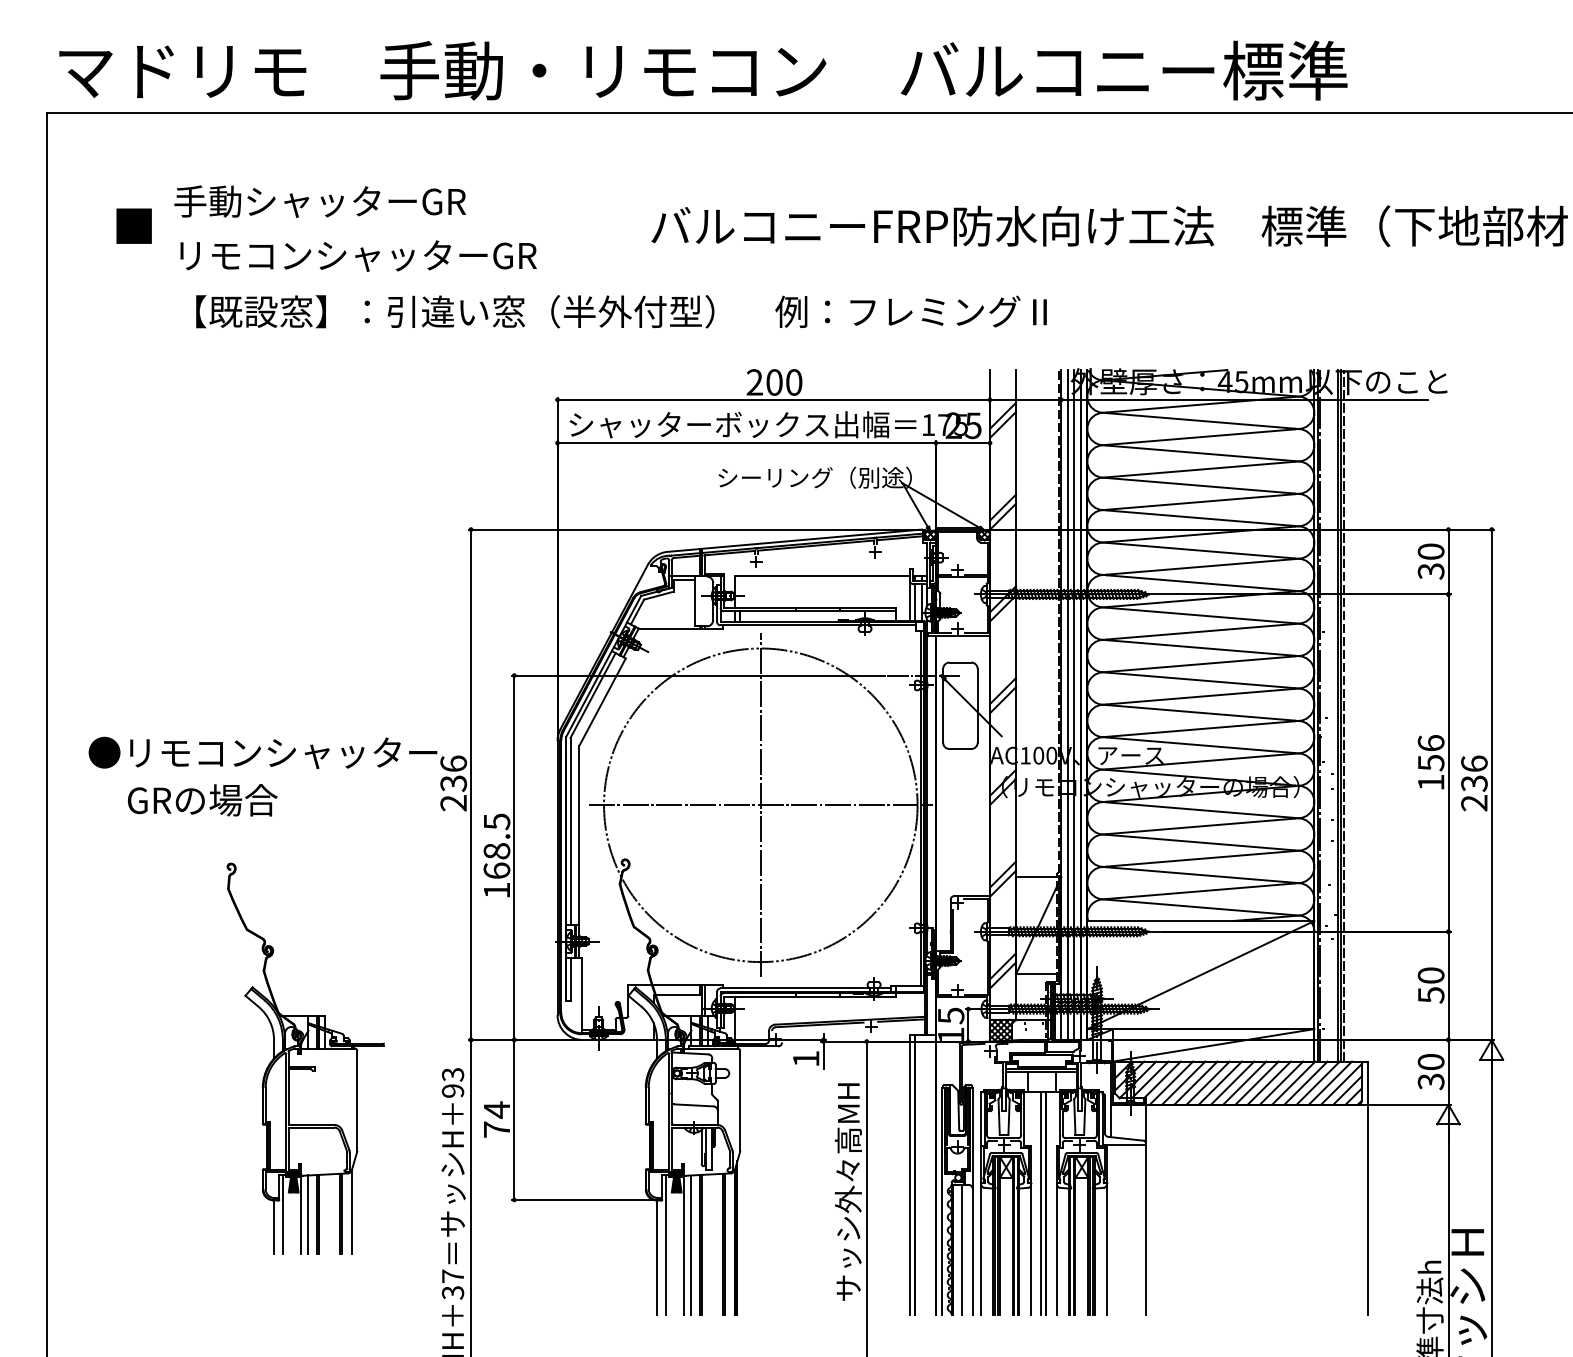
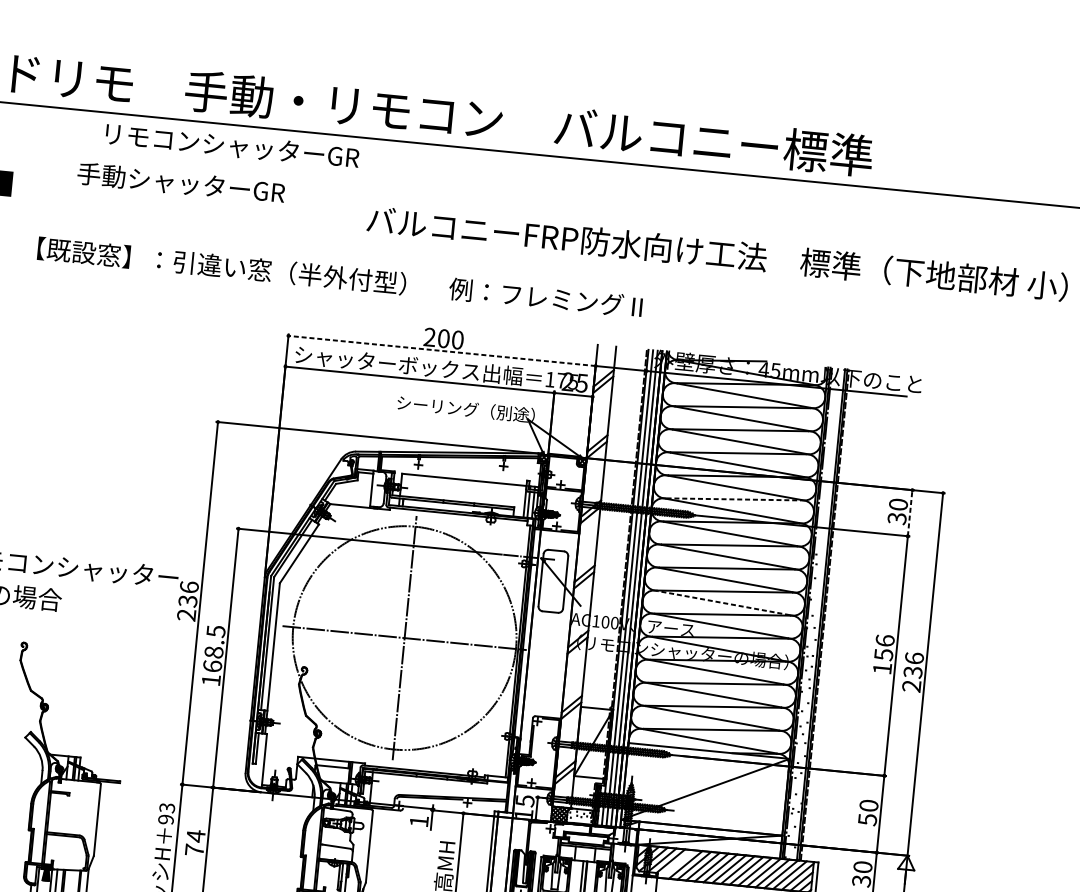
text: (319, 201) -> (180, 183), moved
text: (358, 255) -> (232, 145), moved
line: (773, 399) -> (441, 350), solid -> dashed
line: (1448, 561) -> (910, 512), solid -> dashed
line: (1201, 566) -> (734, 499), solid -> dashed
line: (1200, 712) -> (723, 602), solid -> dashed
line: (1171, 1082) -> (677, 863), removed

